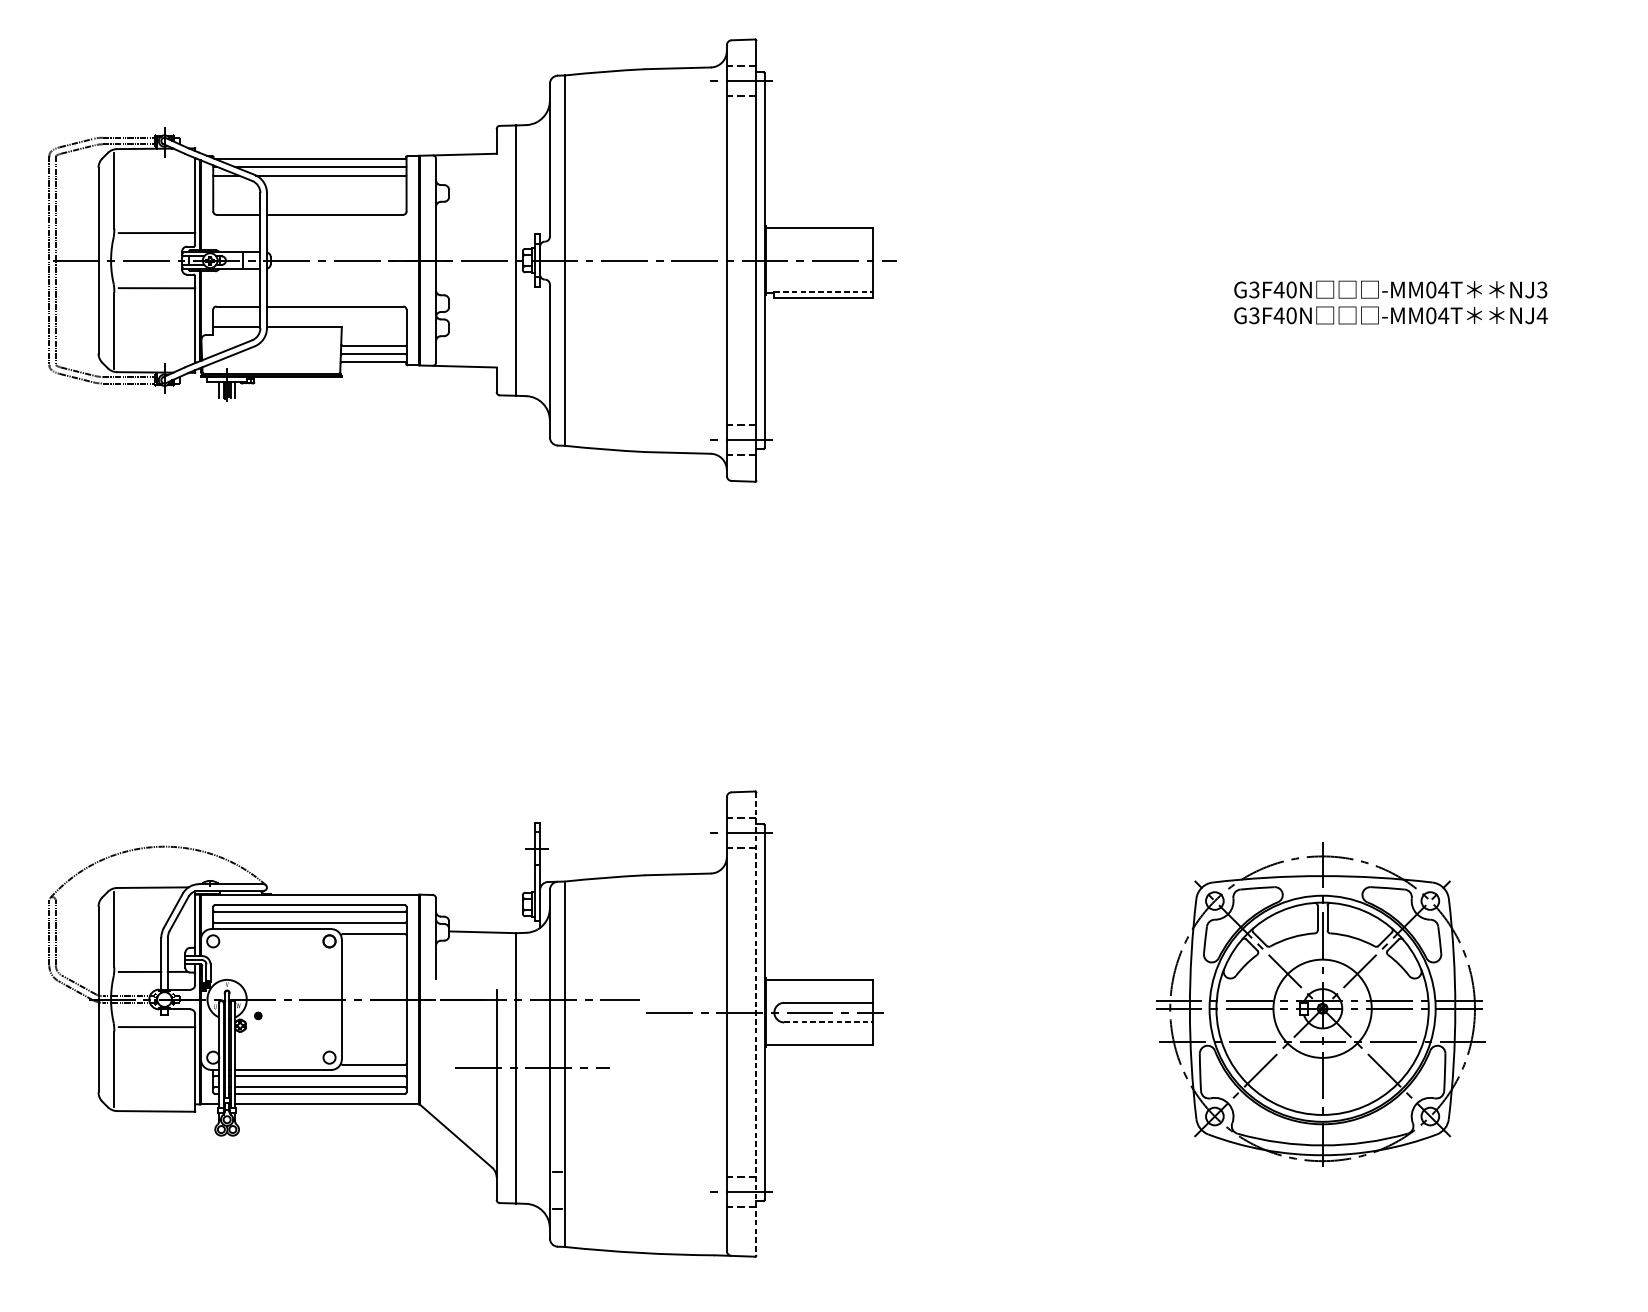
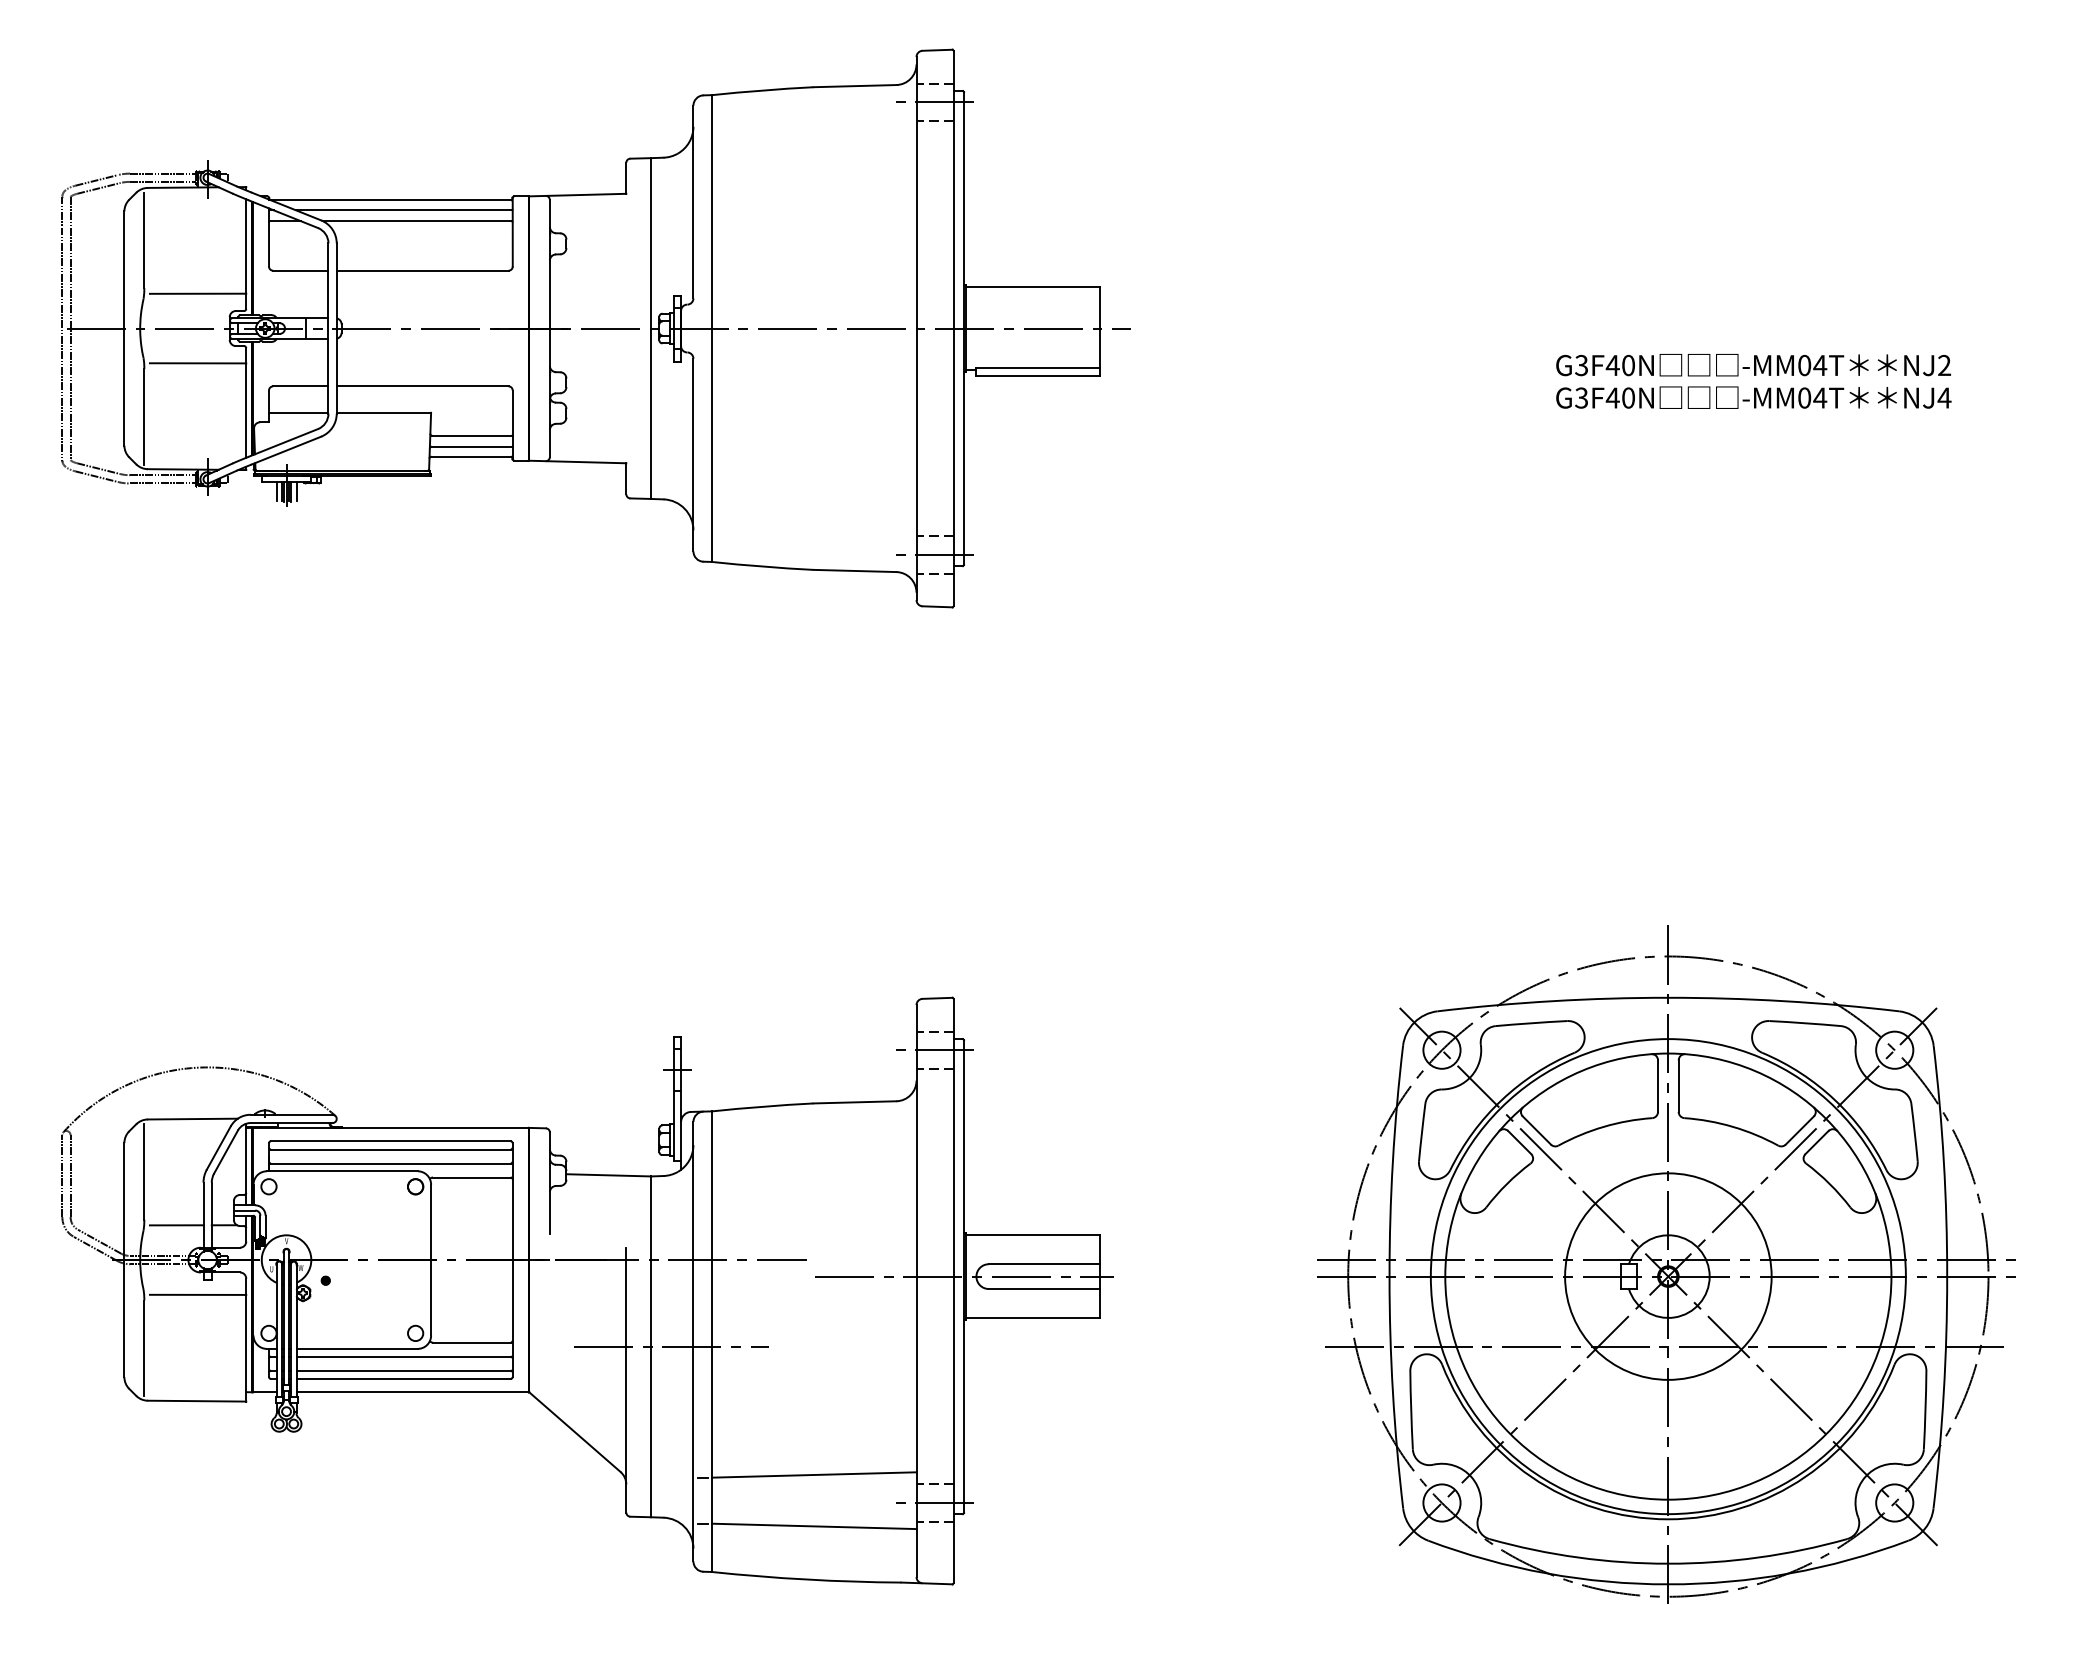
text: (1542, 289) -> (1944, 365), NJ3 -> NJ2
line: (823, 291) -> (1038, 367), dashed -> solid
part: (1321, 1003) -> (1666, 1264), size x1.67
line: (828, 1022) -> (1044, 1289), dashed -> solid
line: (756, 1024) -> (953, 1291), dashed -> solid
line: (645, 1169) -> (814, 1474), added
line: (645, 1210) -> (814, 1526), added

